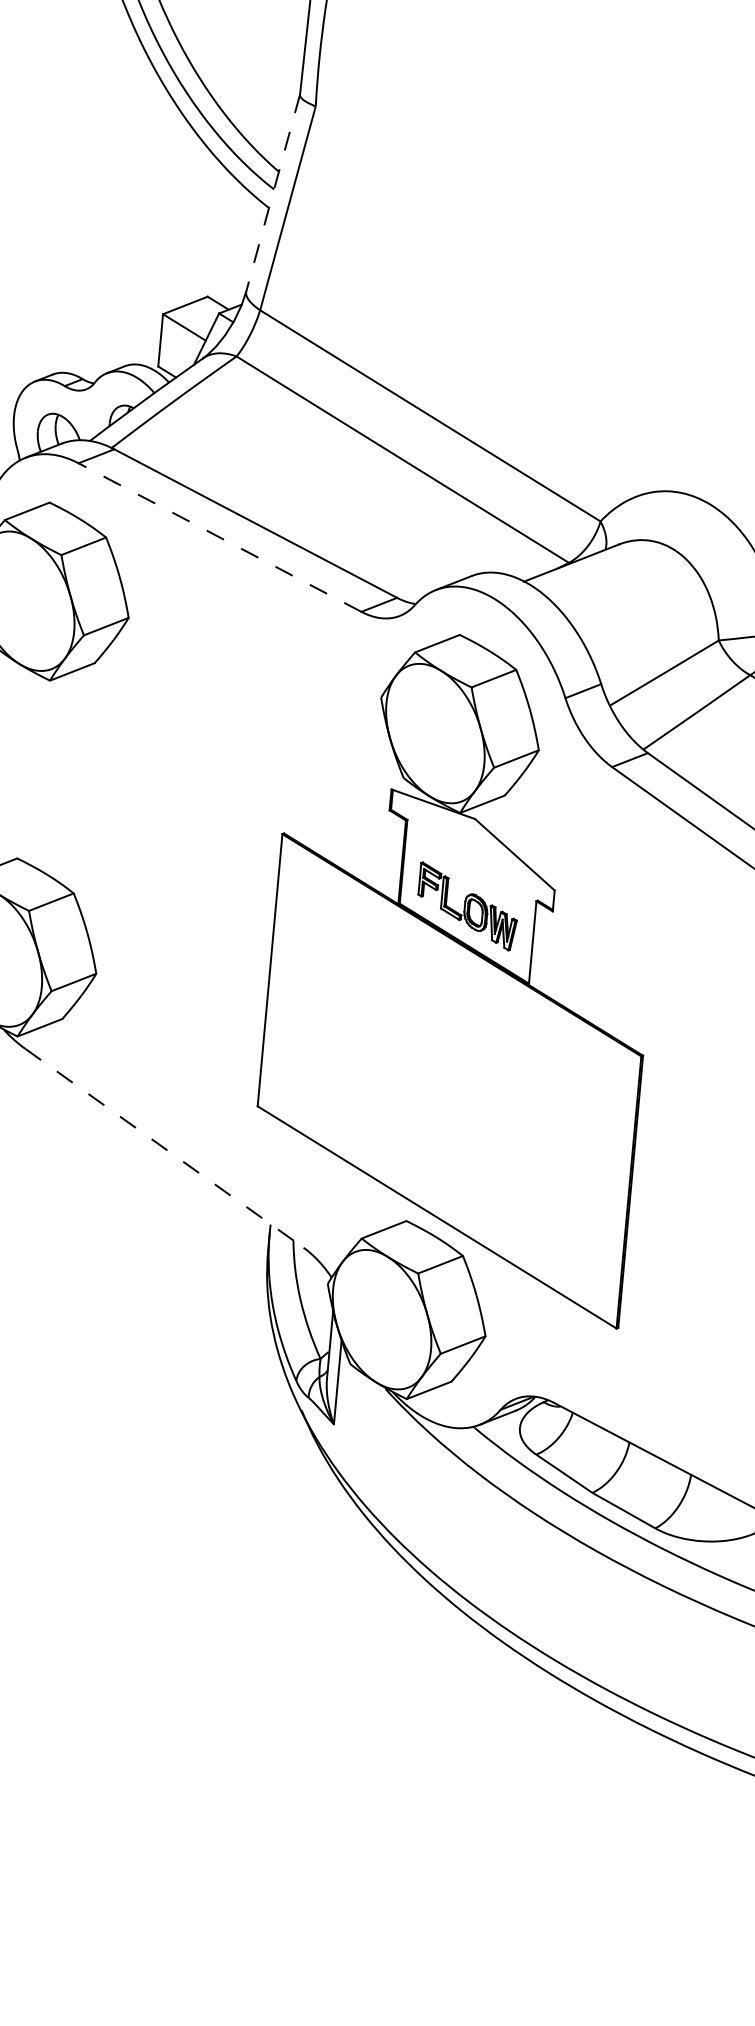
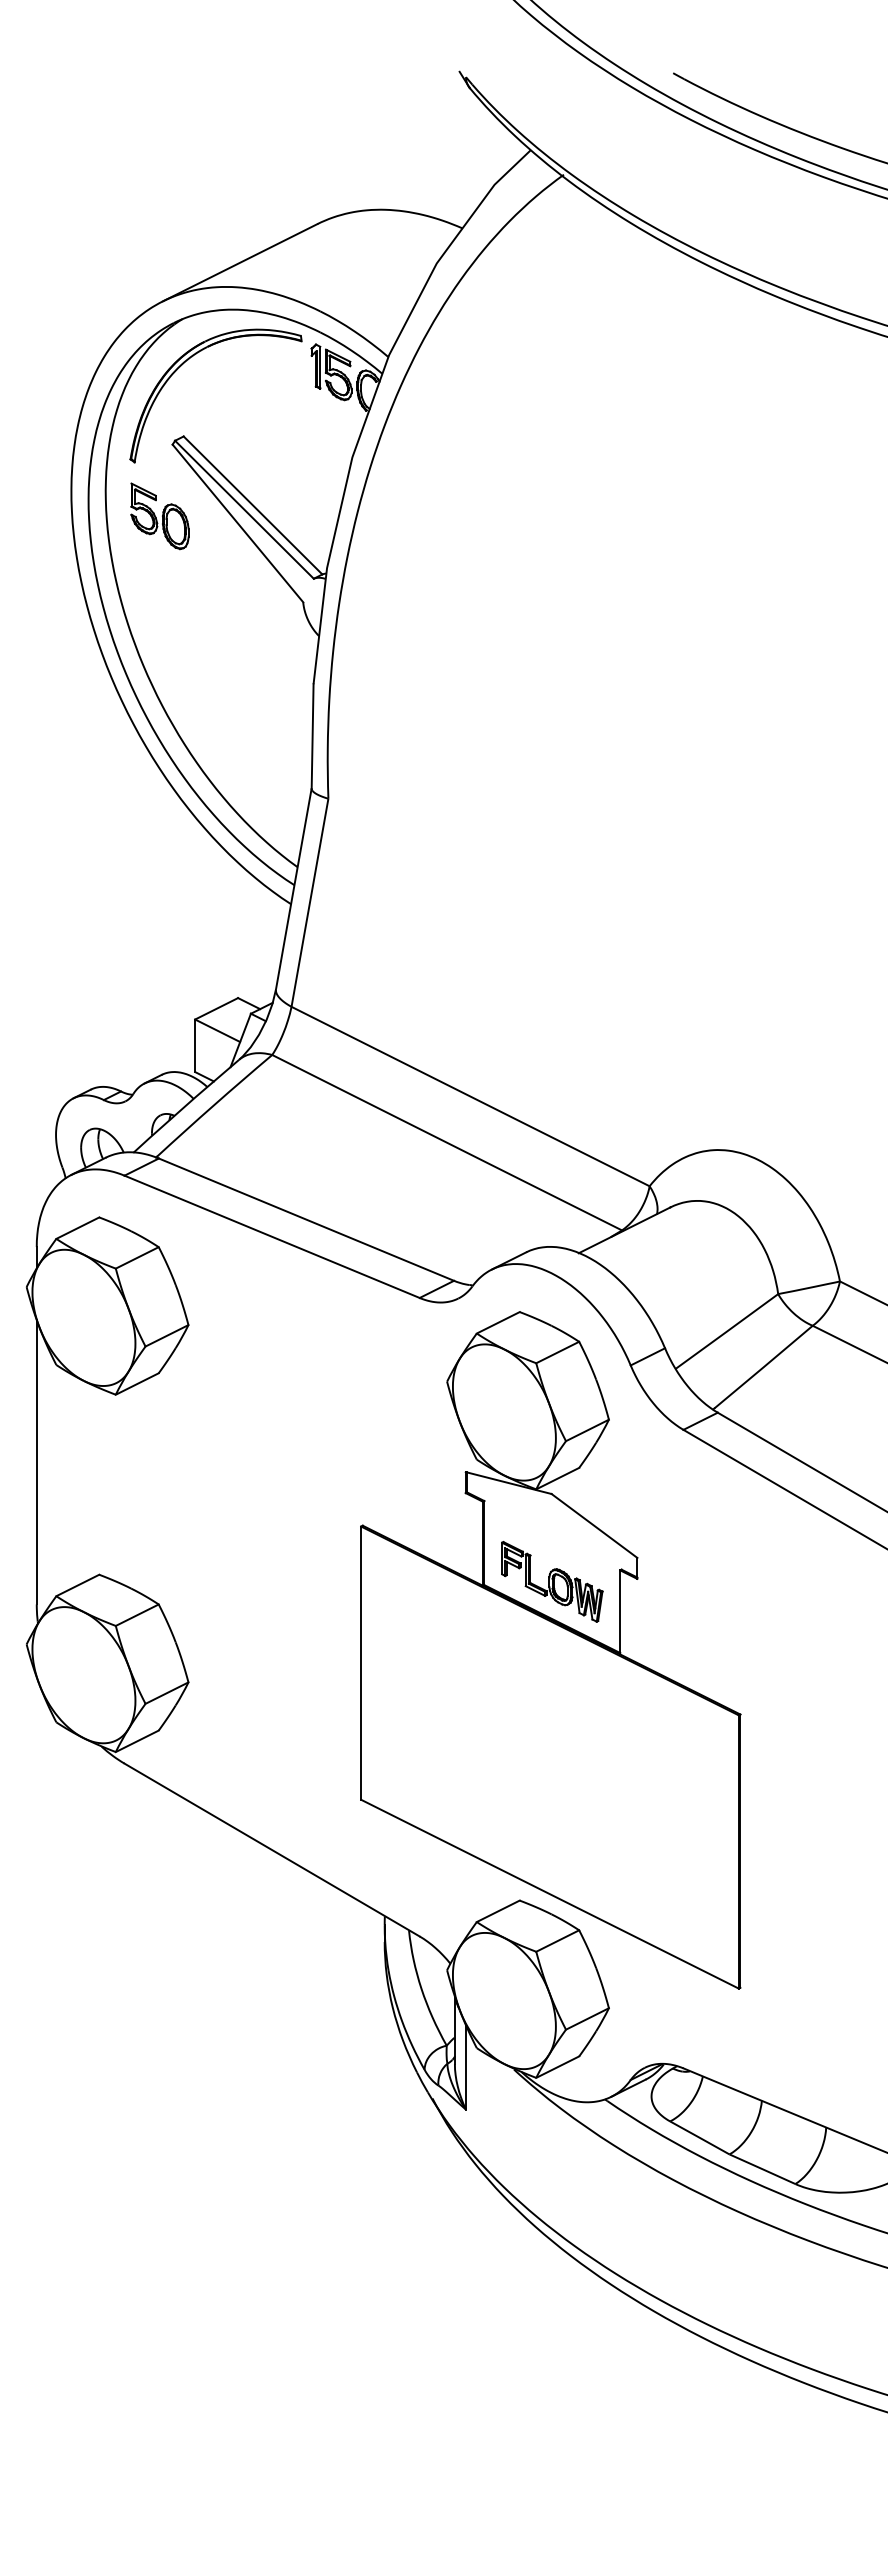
line: (272, 193) -> (293, 889), dashed -> solid
line: (220, 537) -> (272, 1236), dashed -> solid
line: (164, 1148) -> (272, 1850), dashed -> solid

